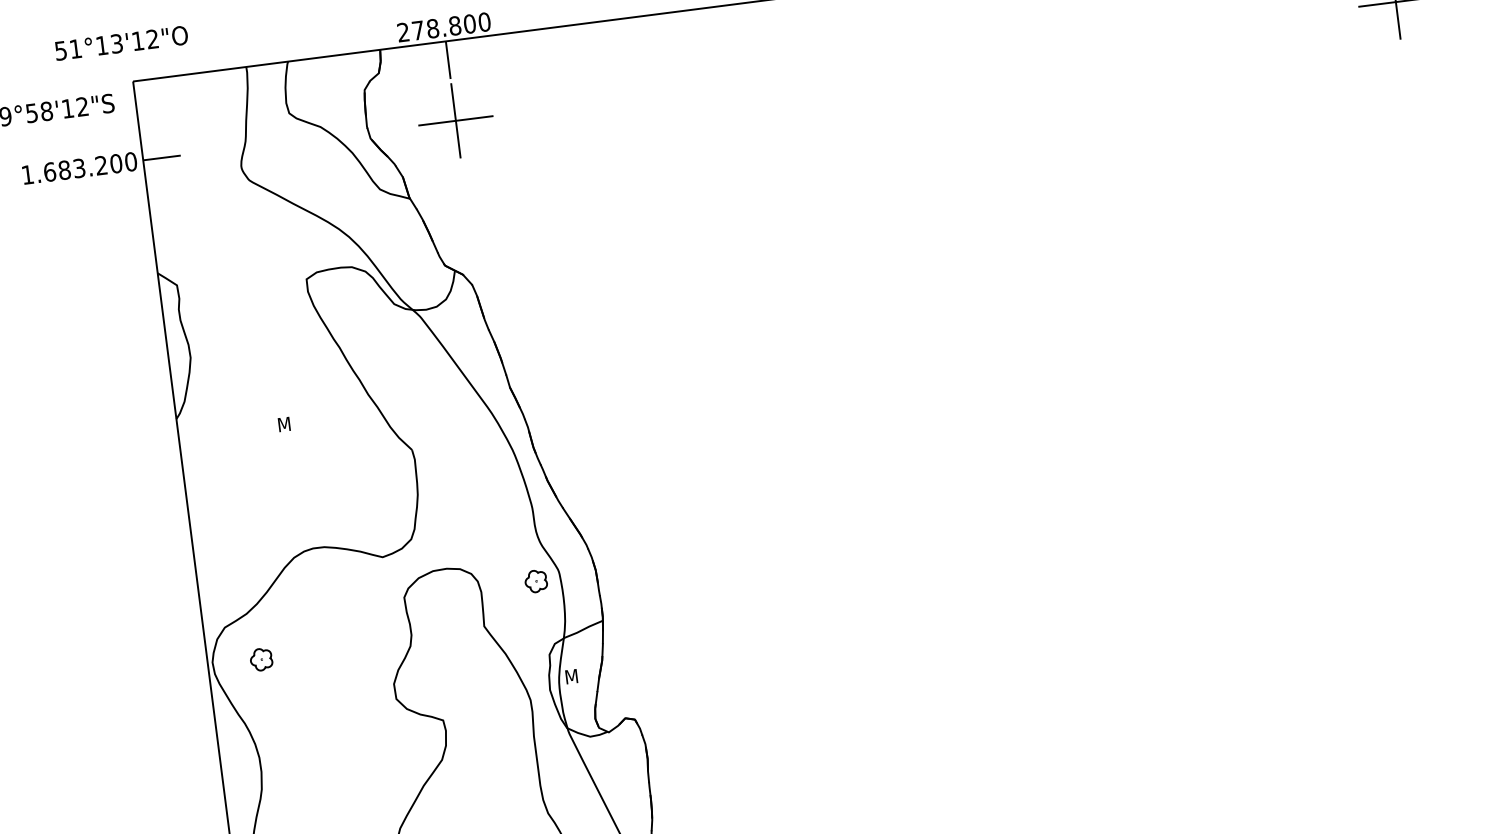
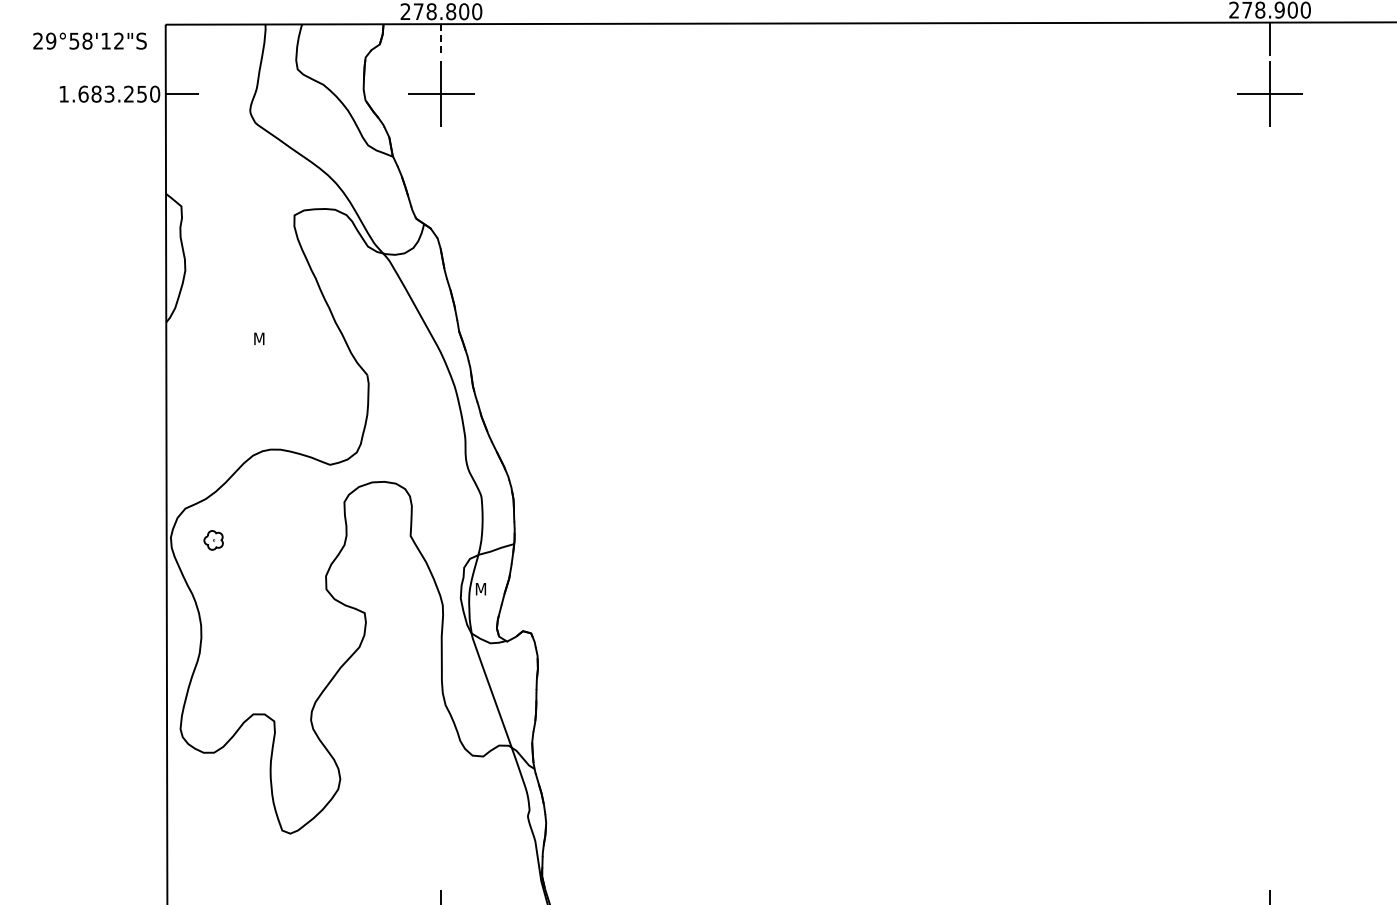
line: (448, 59) -> (441, 40), solid -> dashed
text: (116, 162) -> (142, 93), 1.683.200 -> 1.683.250
part: (536, 581) -> (460, 502), removed

